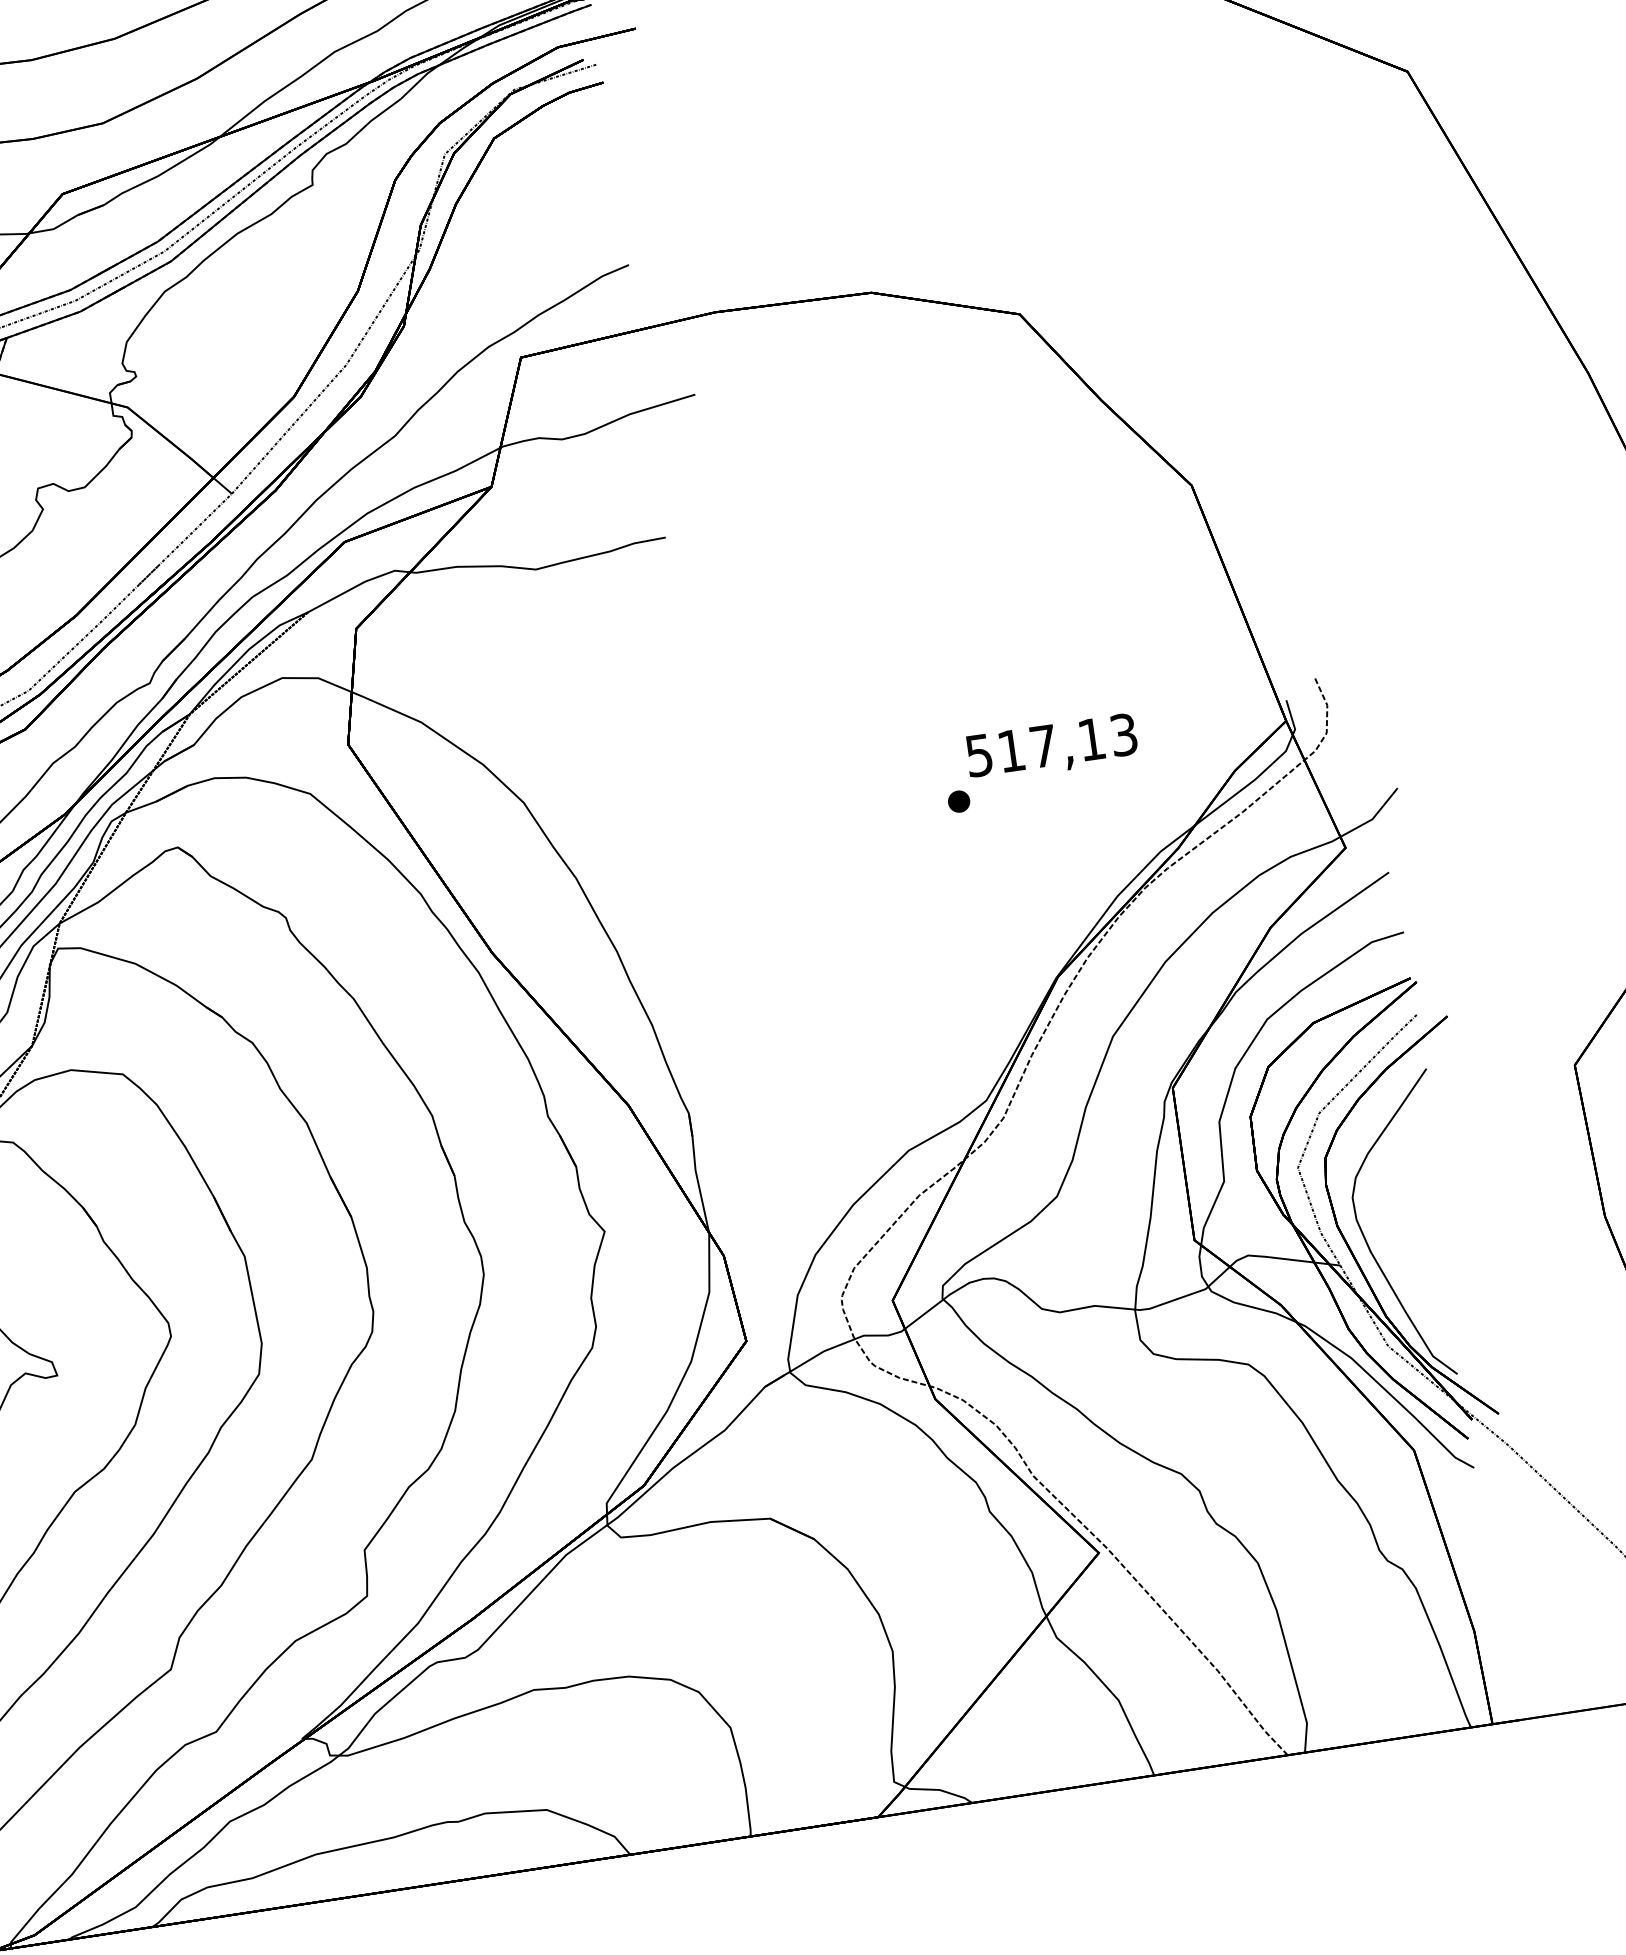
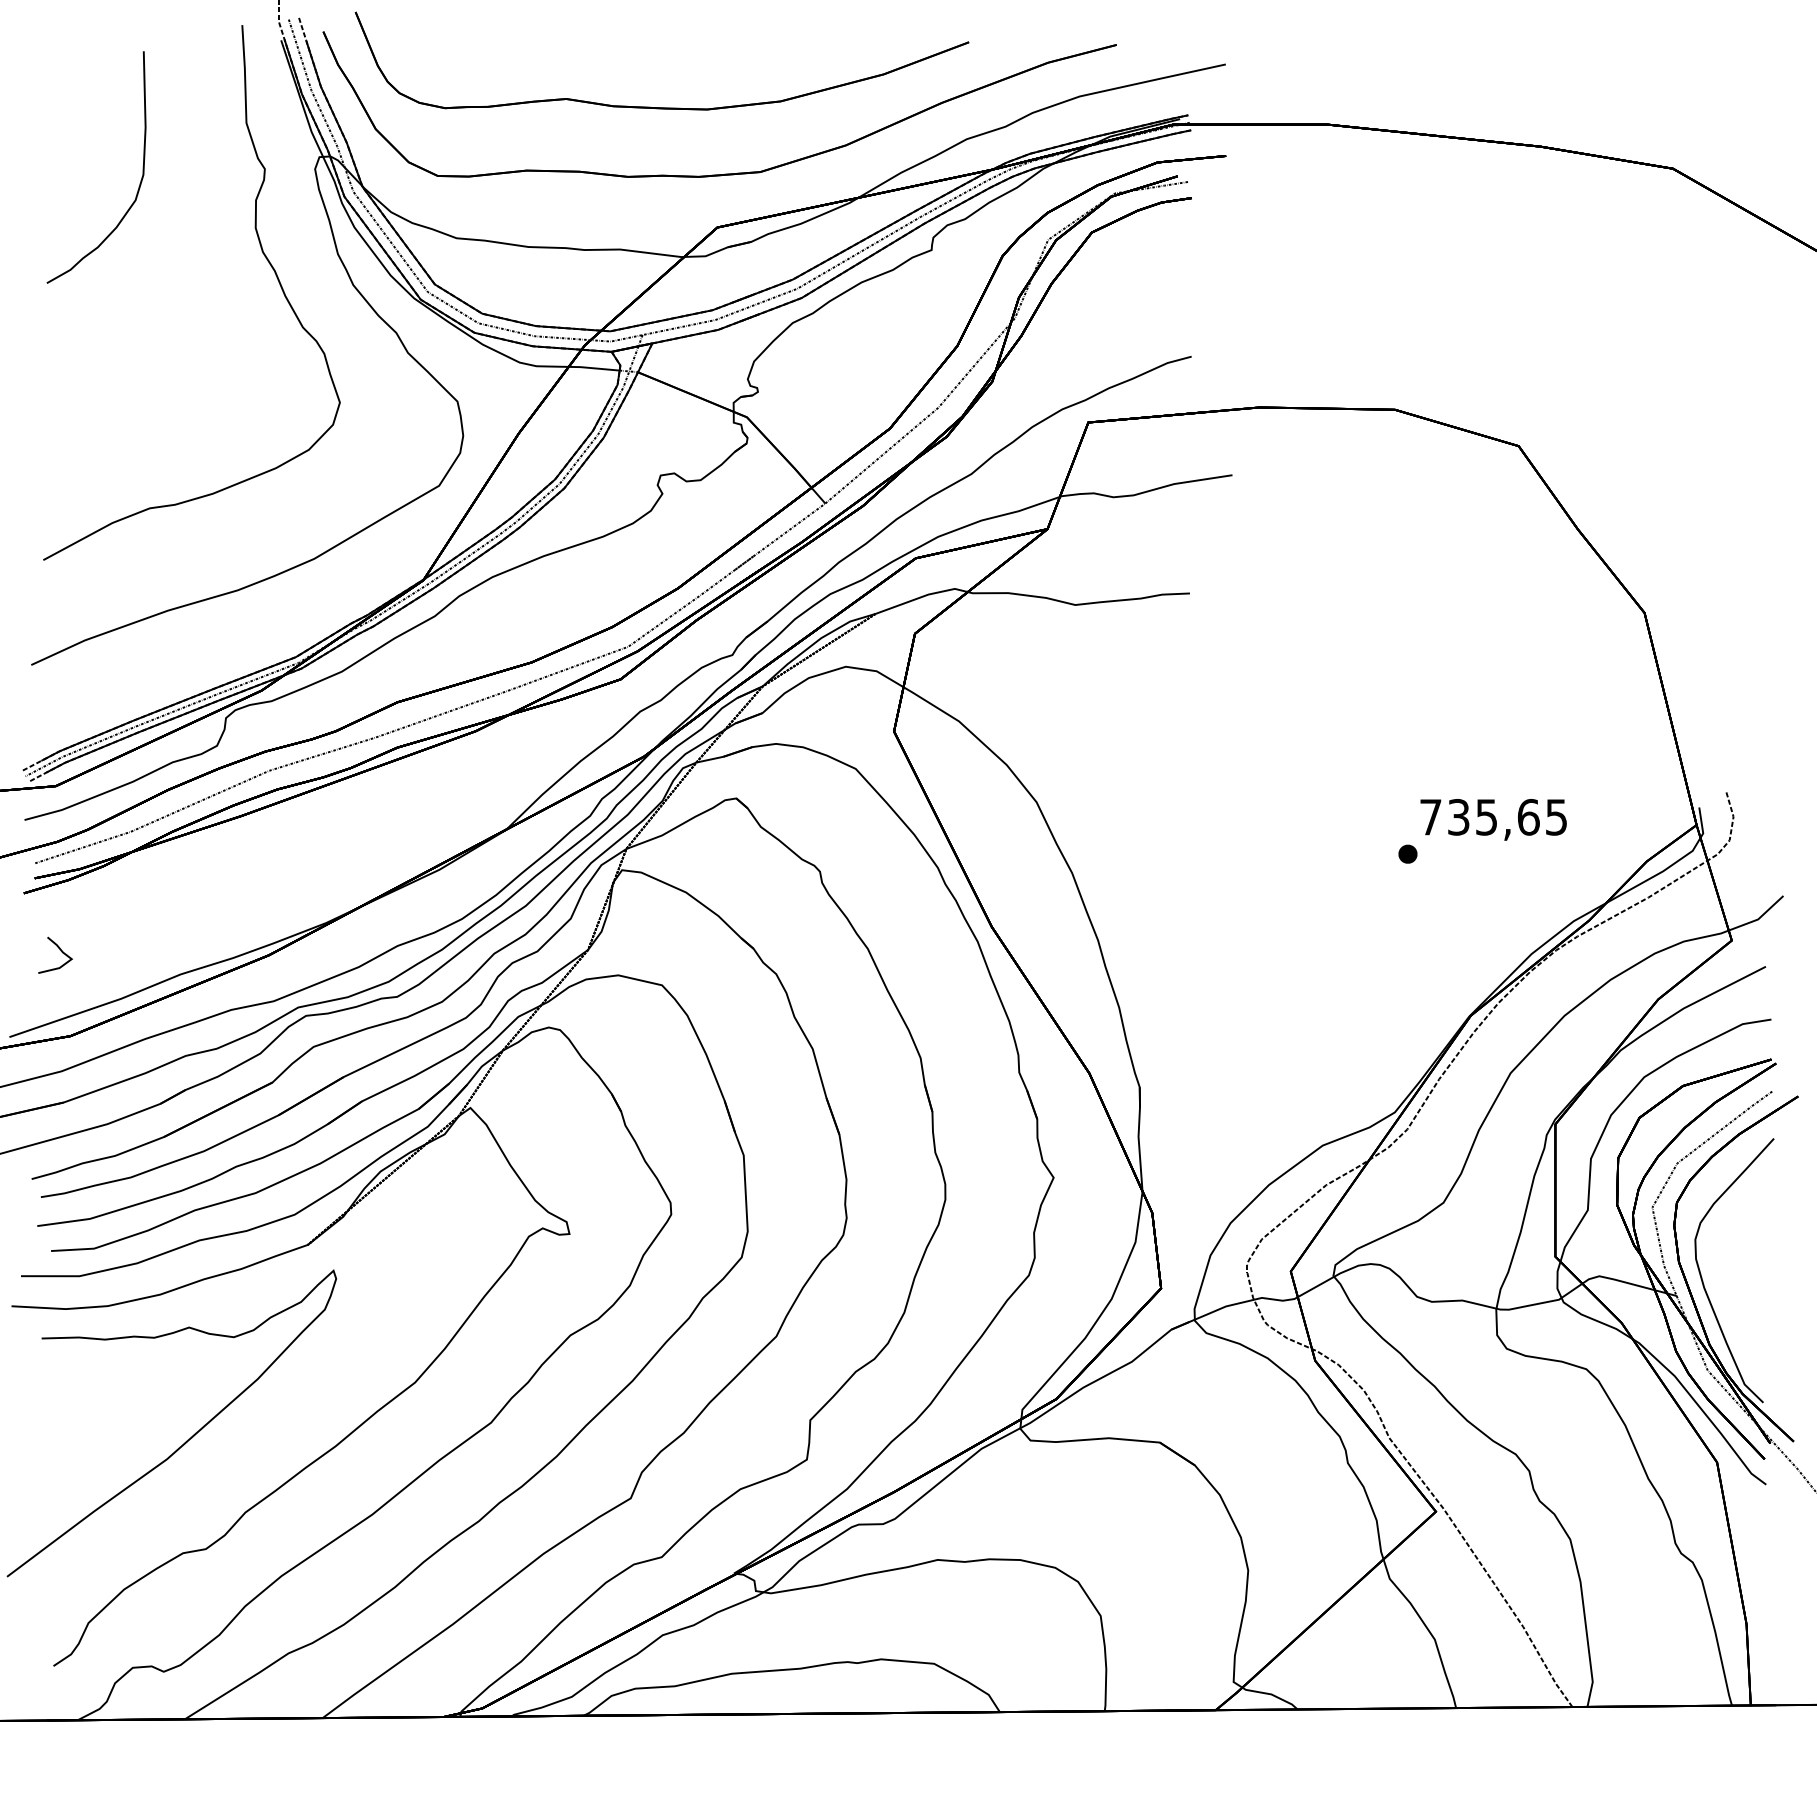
text: (1051, 744) -> (1493, 816), 517,13 -> 735,65

